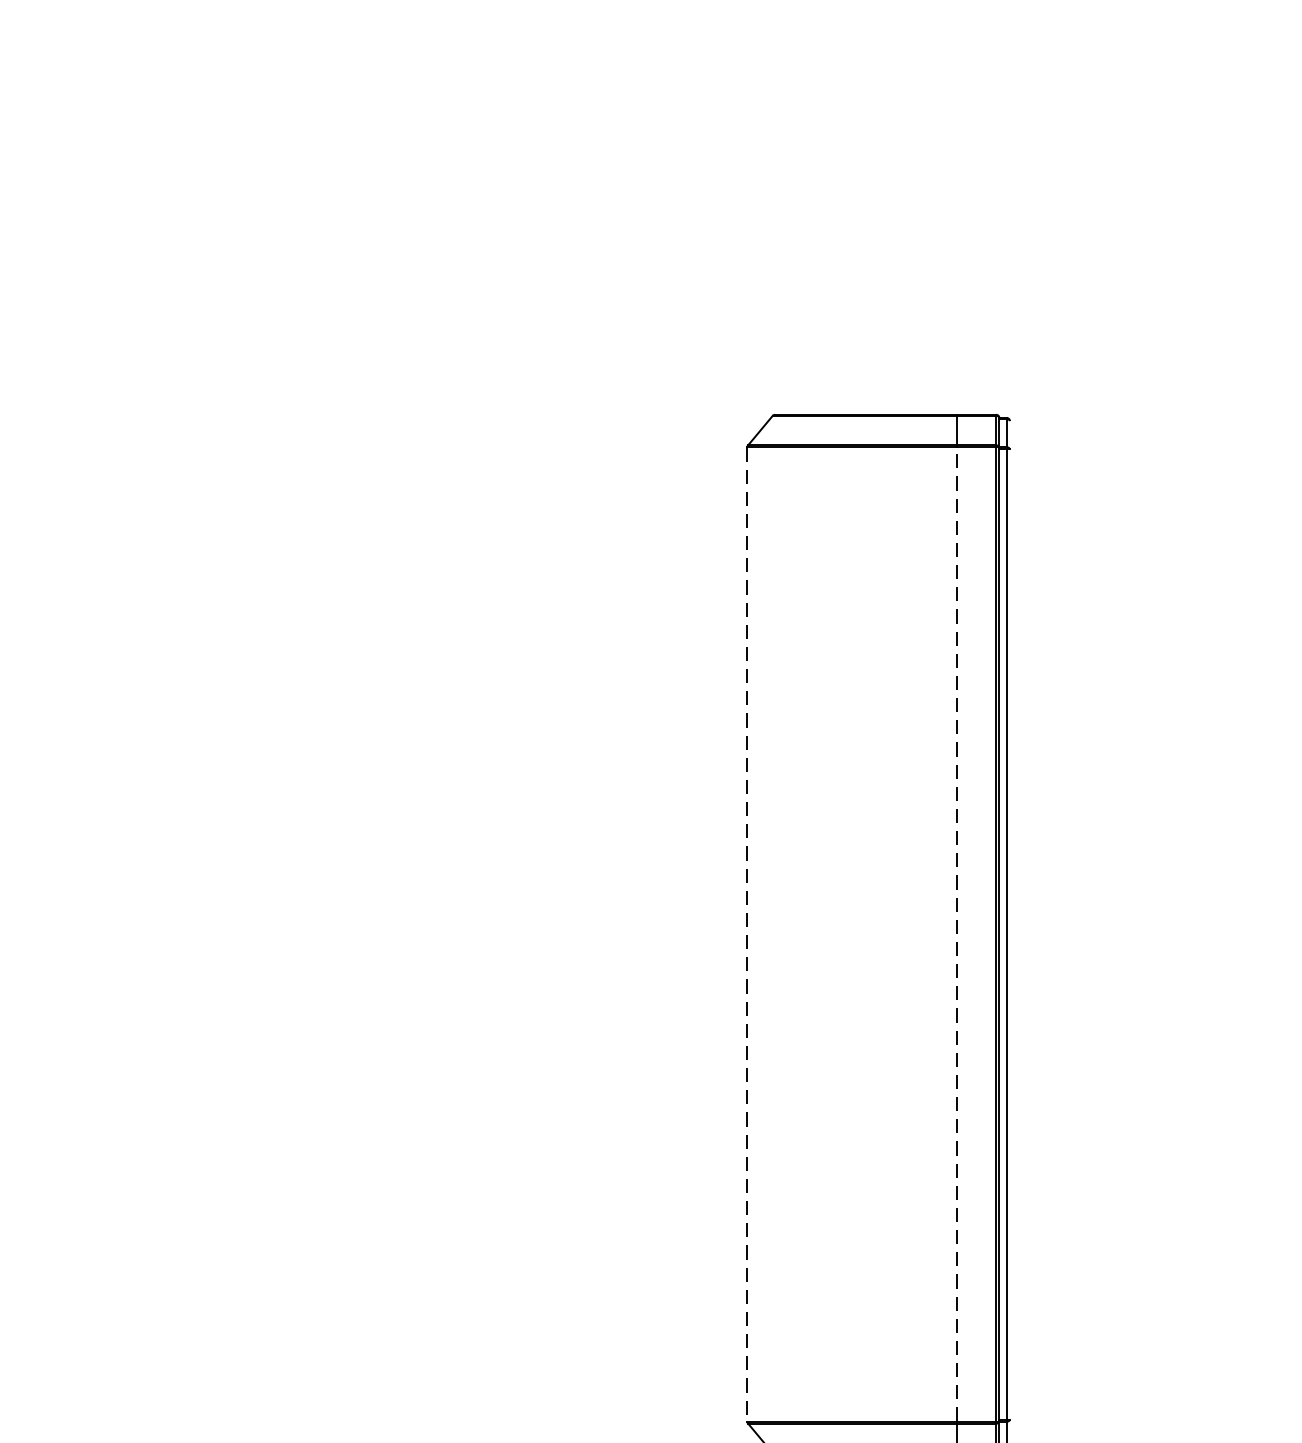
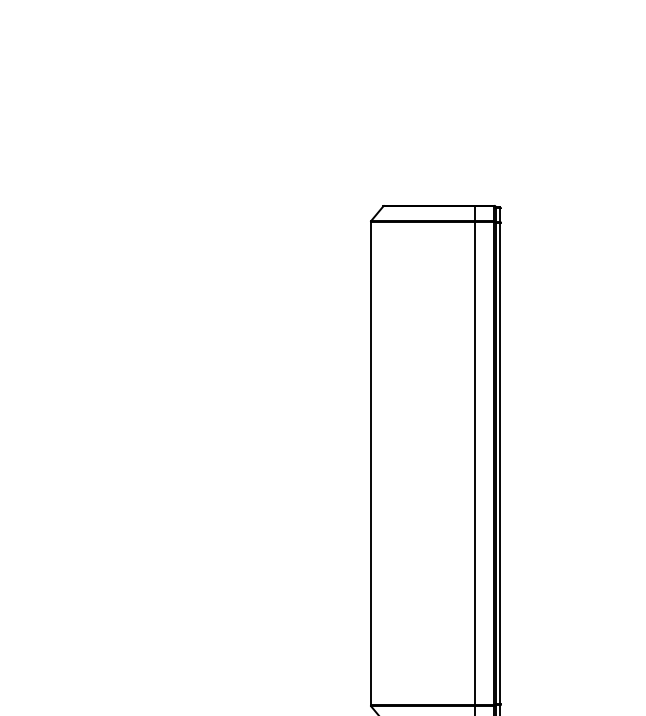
line: (746, 934) -> (370, 463), dashed -> solid
line: (958, 934) -> (475, 463), dashed -> solid

